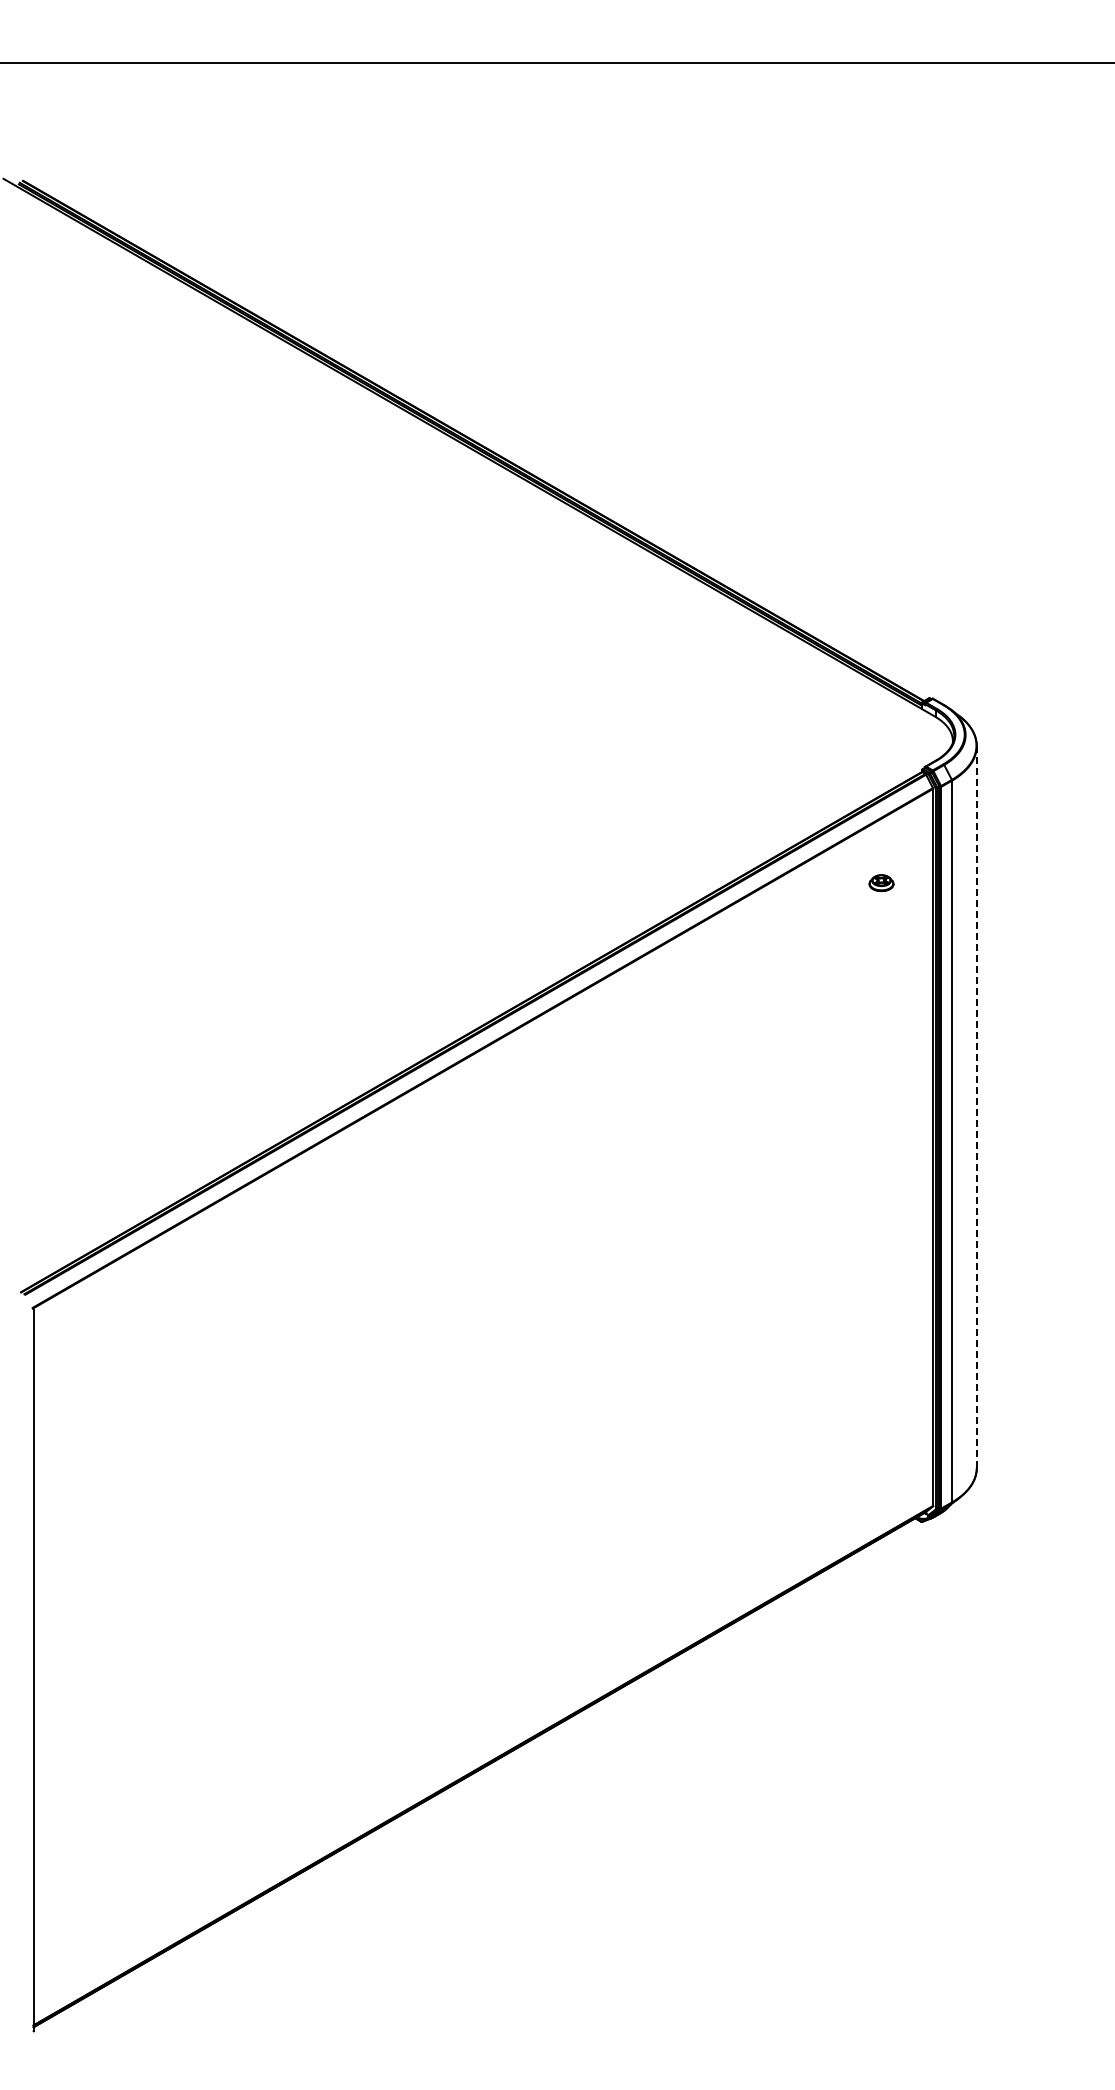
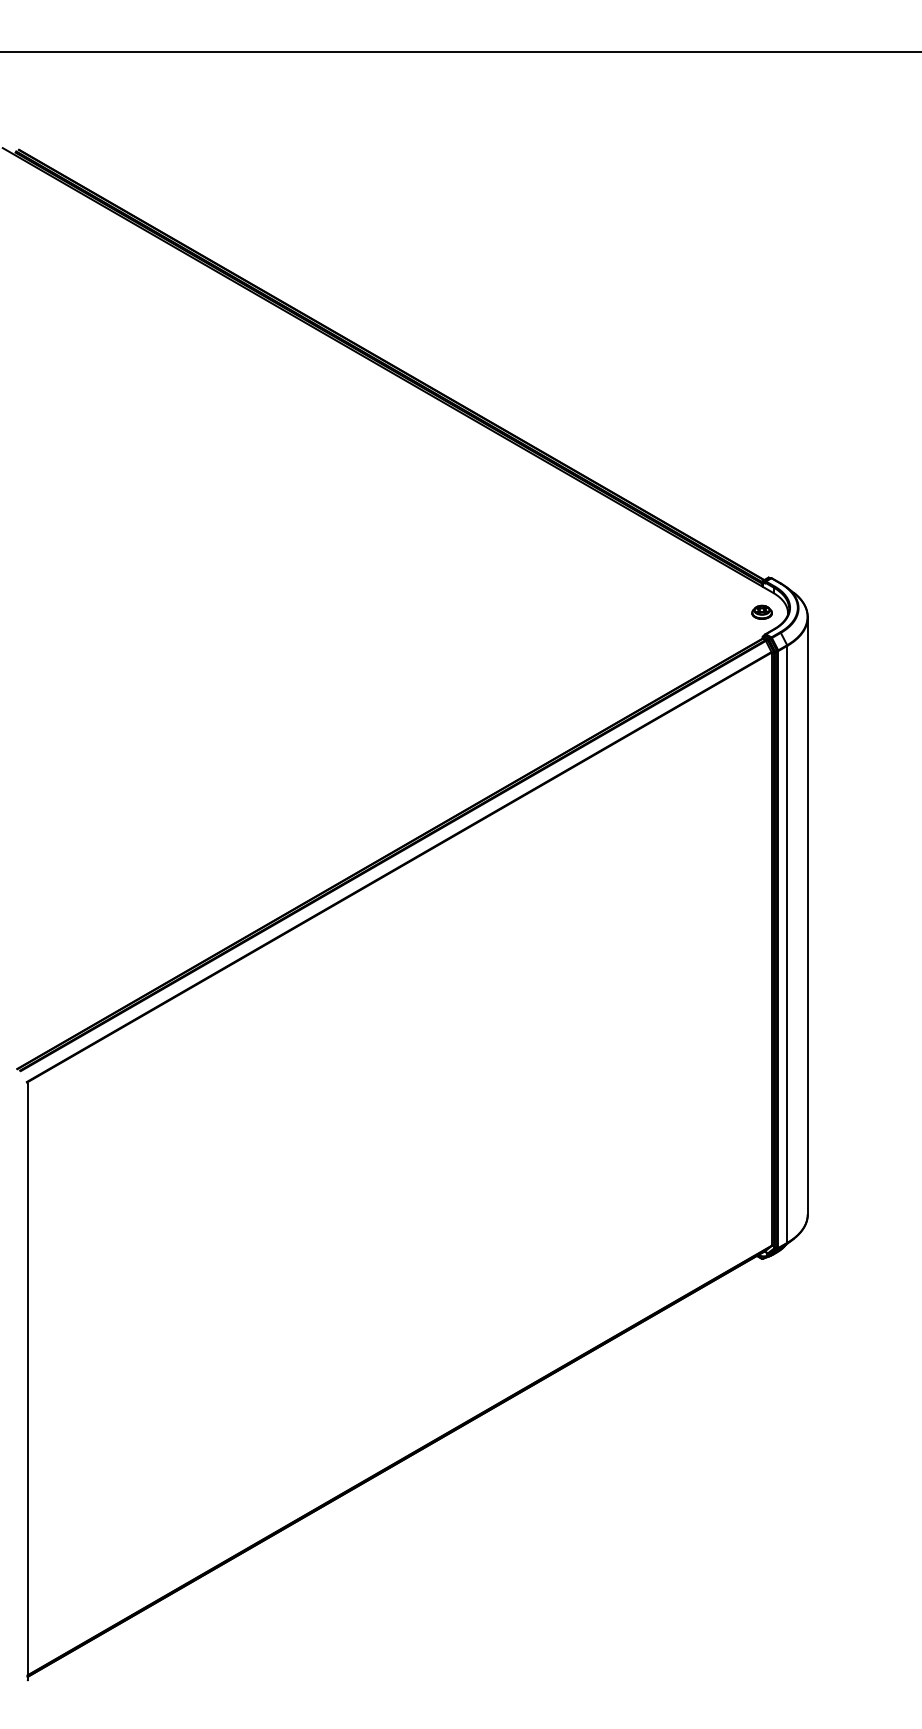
part: (881, 882) -> (762, 611), moved
line: (976, 1107) -> (807, 916), dashed -> solid

